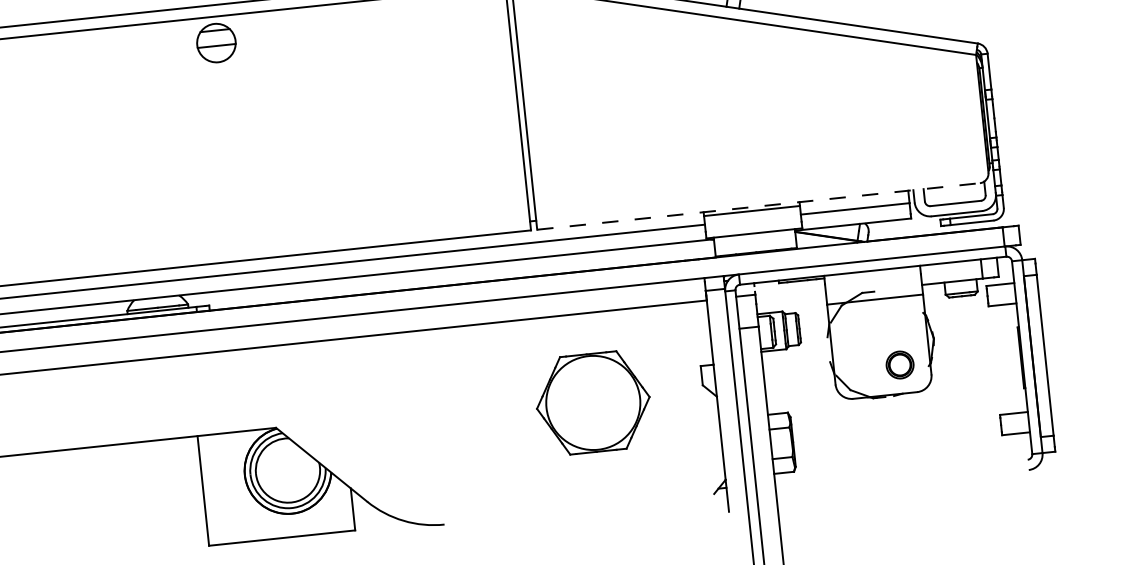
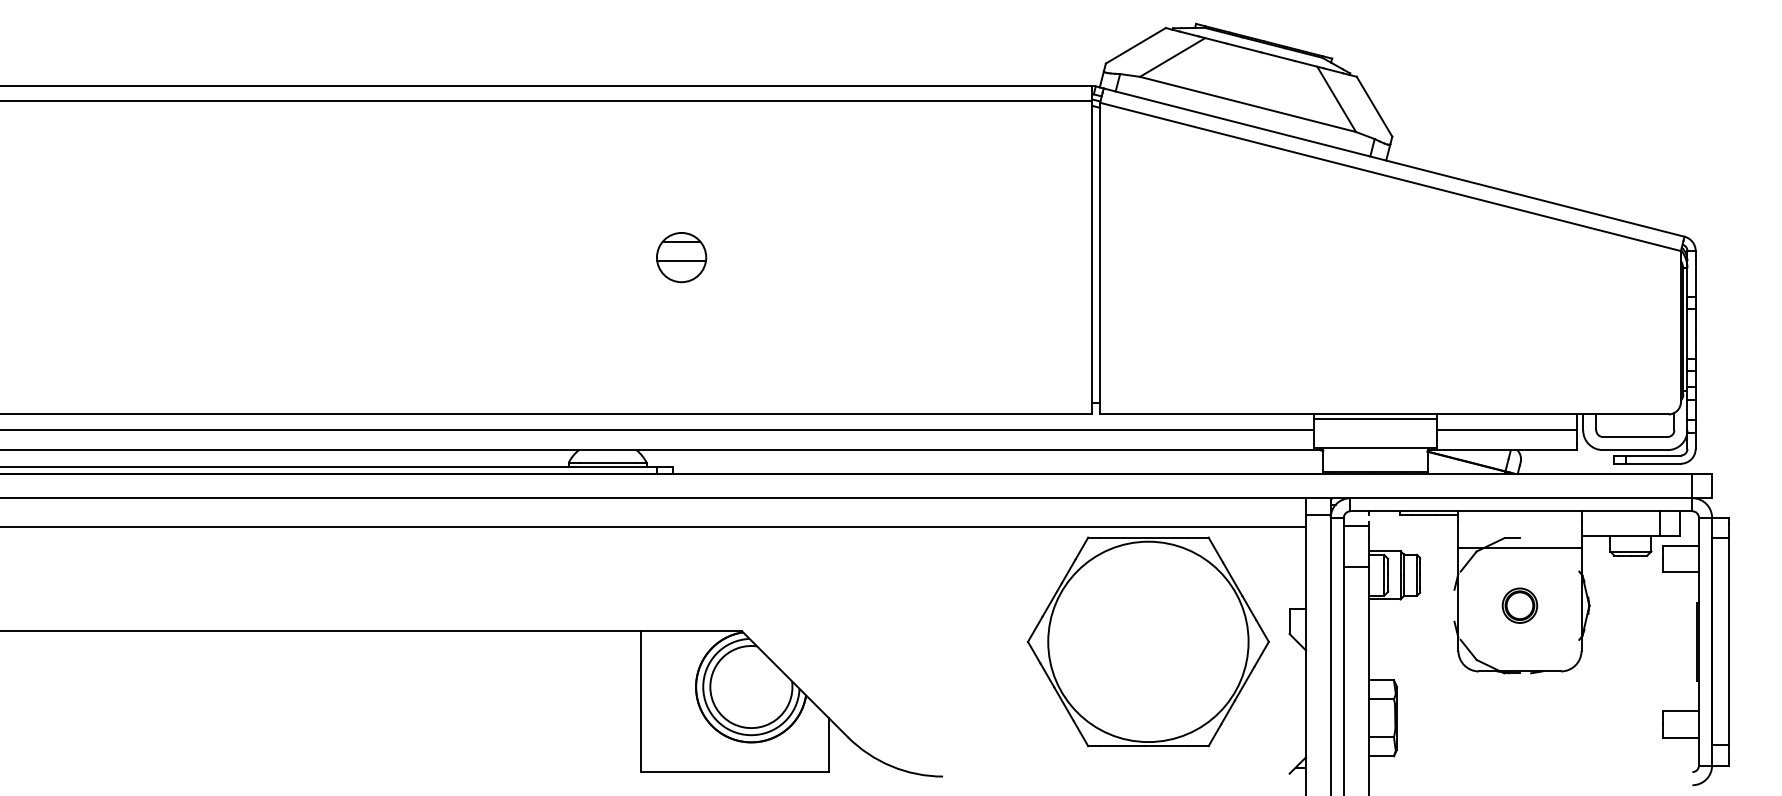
part: (216, 43) -> (681, 257), moved
line: (758, 206) -> (1384, 414), dashed -> solid
part: (899, 364) -> (1519, 605), moved
part: (592, 402) -> (1147, 641), size x1.67

